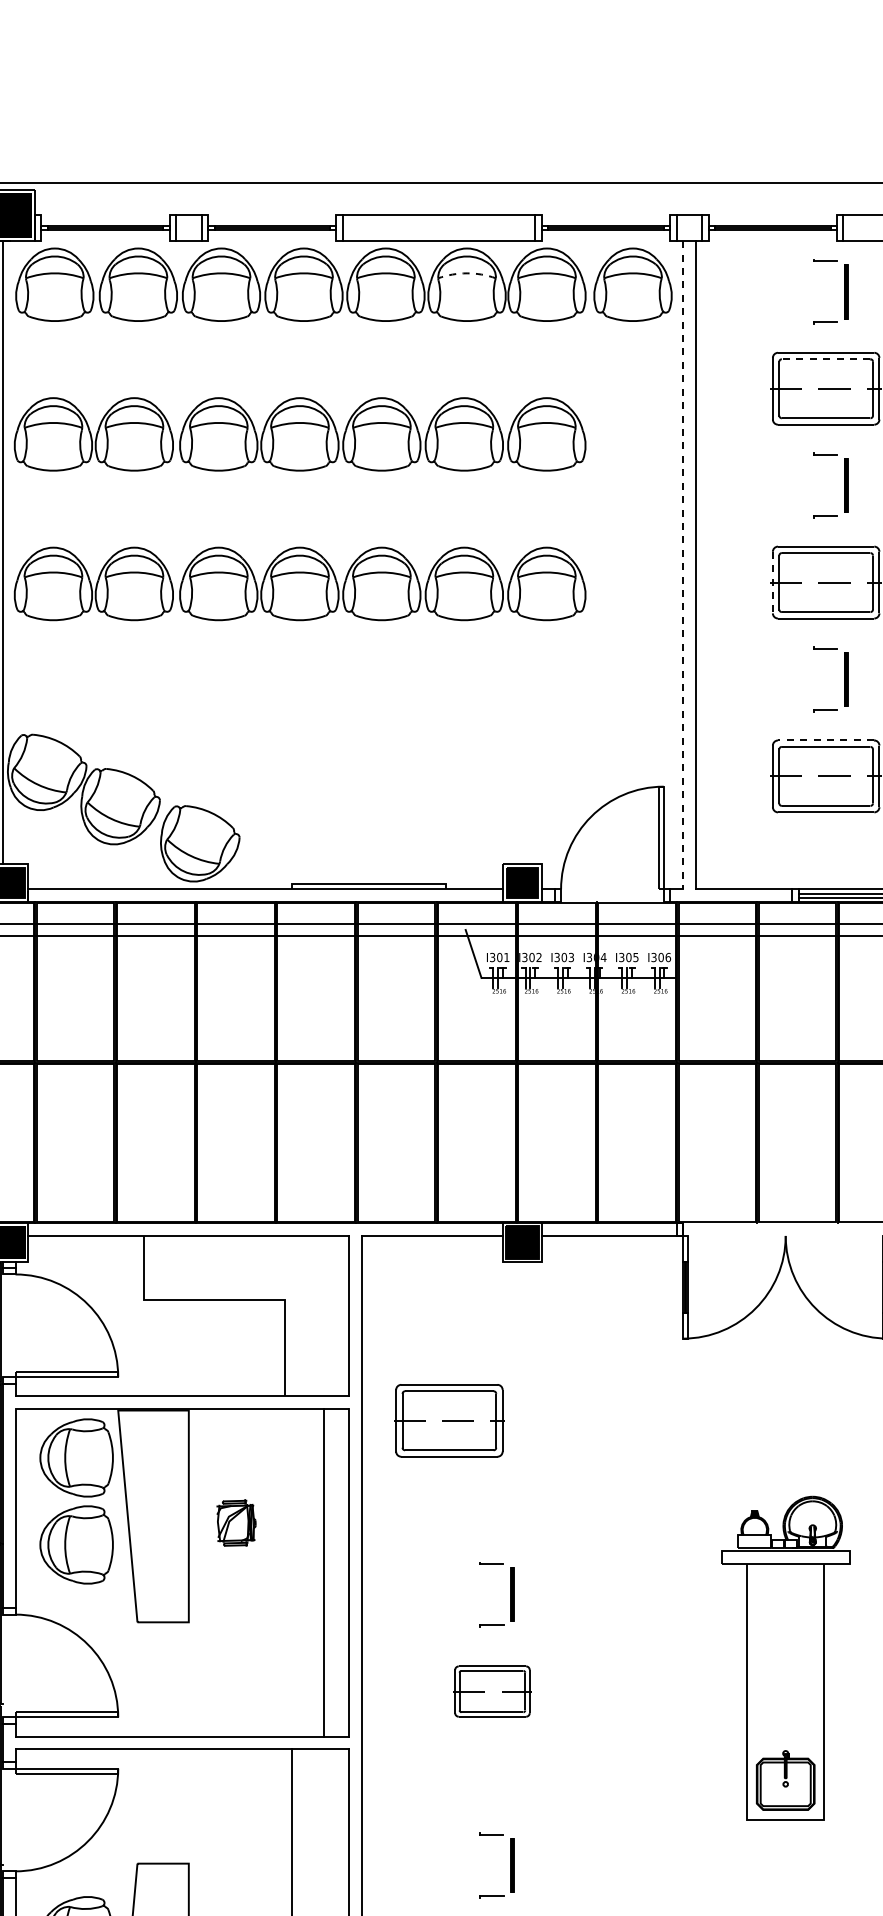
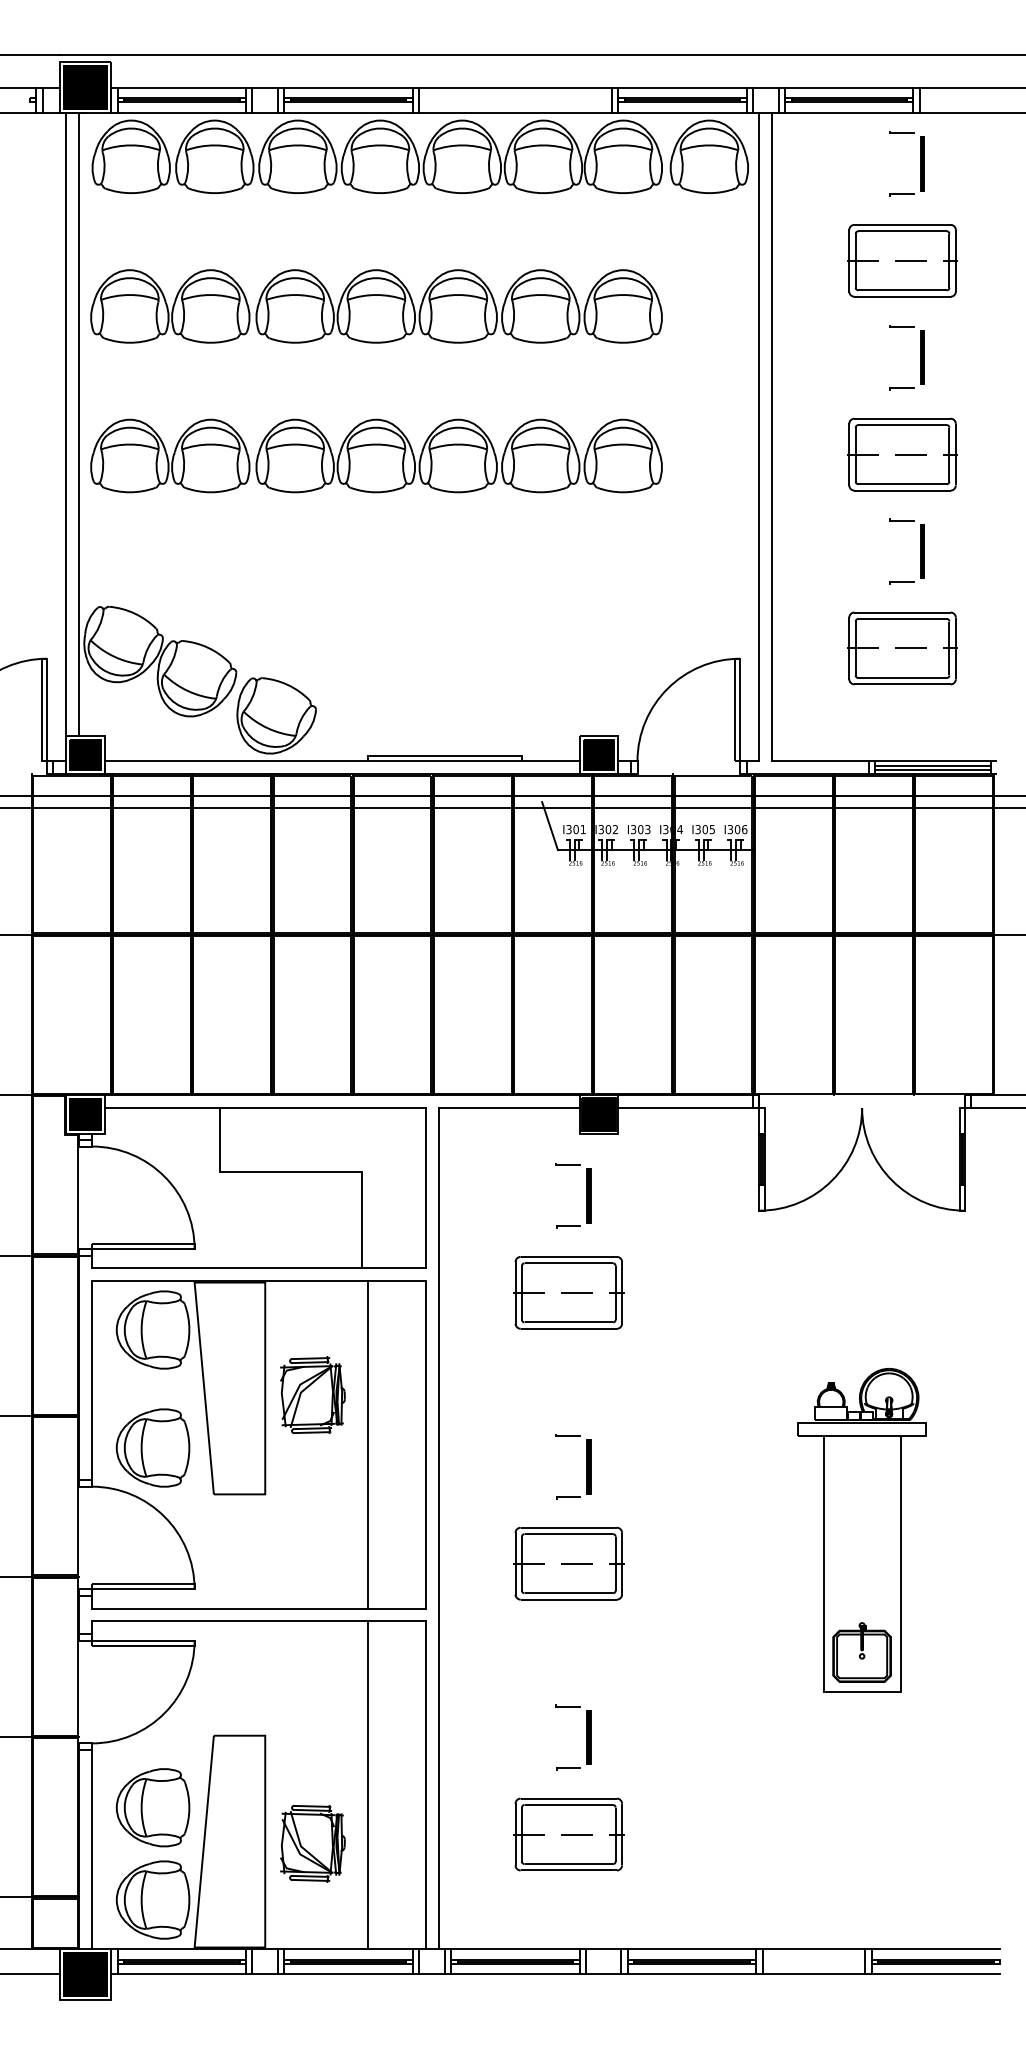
line: (105, 215) -> (181, 87), added
line: (272, 215) -> (348, 87), added
line: (606, 215) -> (682, 87), added
line: (773, 215) -> (849, 87), added
line: (105, 241) -> (181, 113), added
line: (272, 241) -> (348, 113), added
line: (606, 241) -> (682, 113), added
line: (773, 241) -> (849, 113), added
arc: (467, 273) -> (543, 145), dashed -> solid
line: (827, 359) -> (903, 231), dashed -> solid
line: (683, 565) -> (759, 437), dashed -> solid
line: (773, 582) -> (849, 454), dashed -> solid
line: (827, 740) -> (903, 612), dashed -> solid
part: (510, 1323) -> (586, 1195), added
part: (449, 1420) -> (568, 1292), moved
part: (236, 1522) -> (312, 1394), size x1.67
part: (76, 1544) -> (152, 1447), moved
line: (323, 1572) -> (367, 1444), moved
part: (492, 1691) -> (568, 1563), size x1.43

